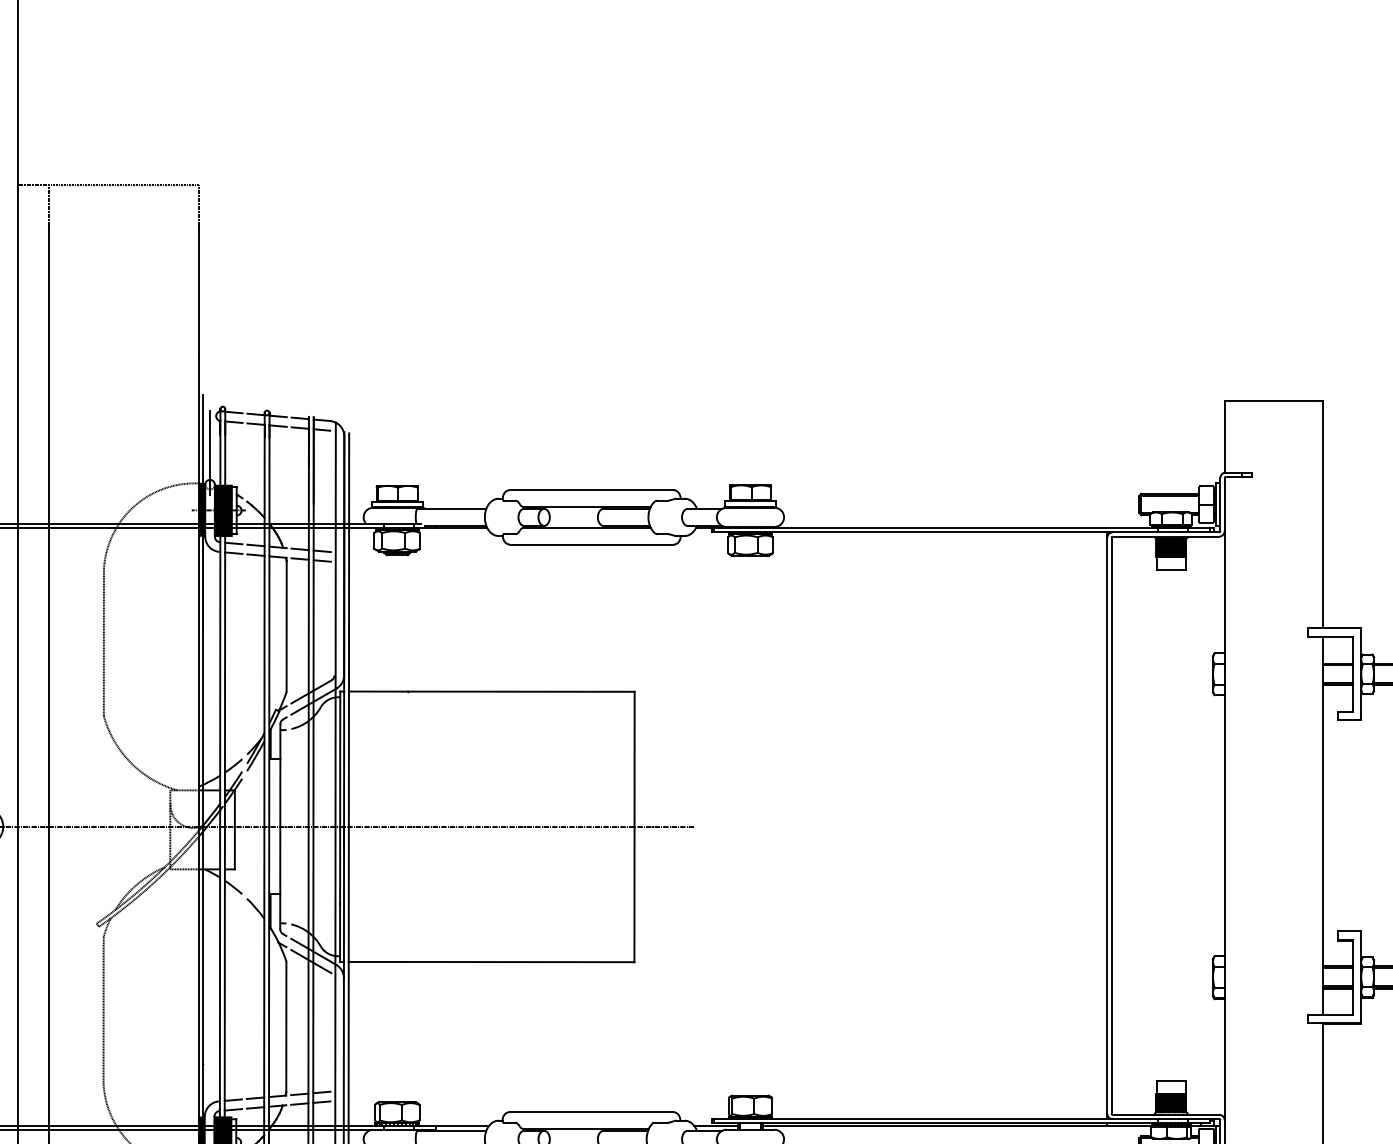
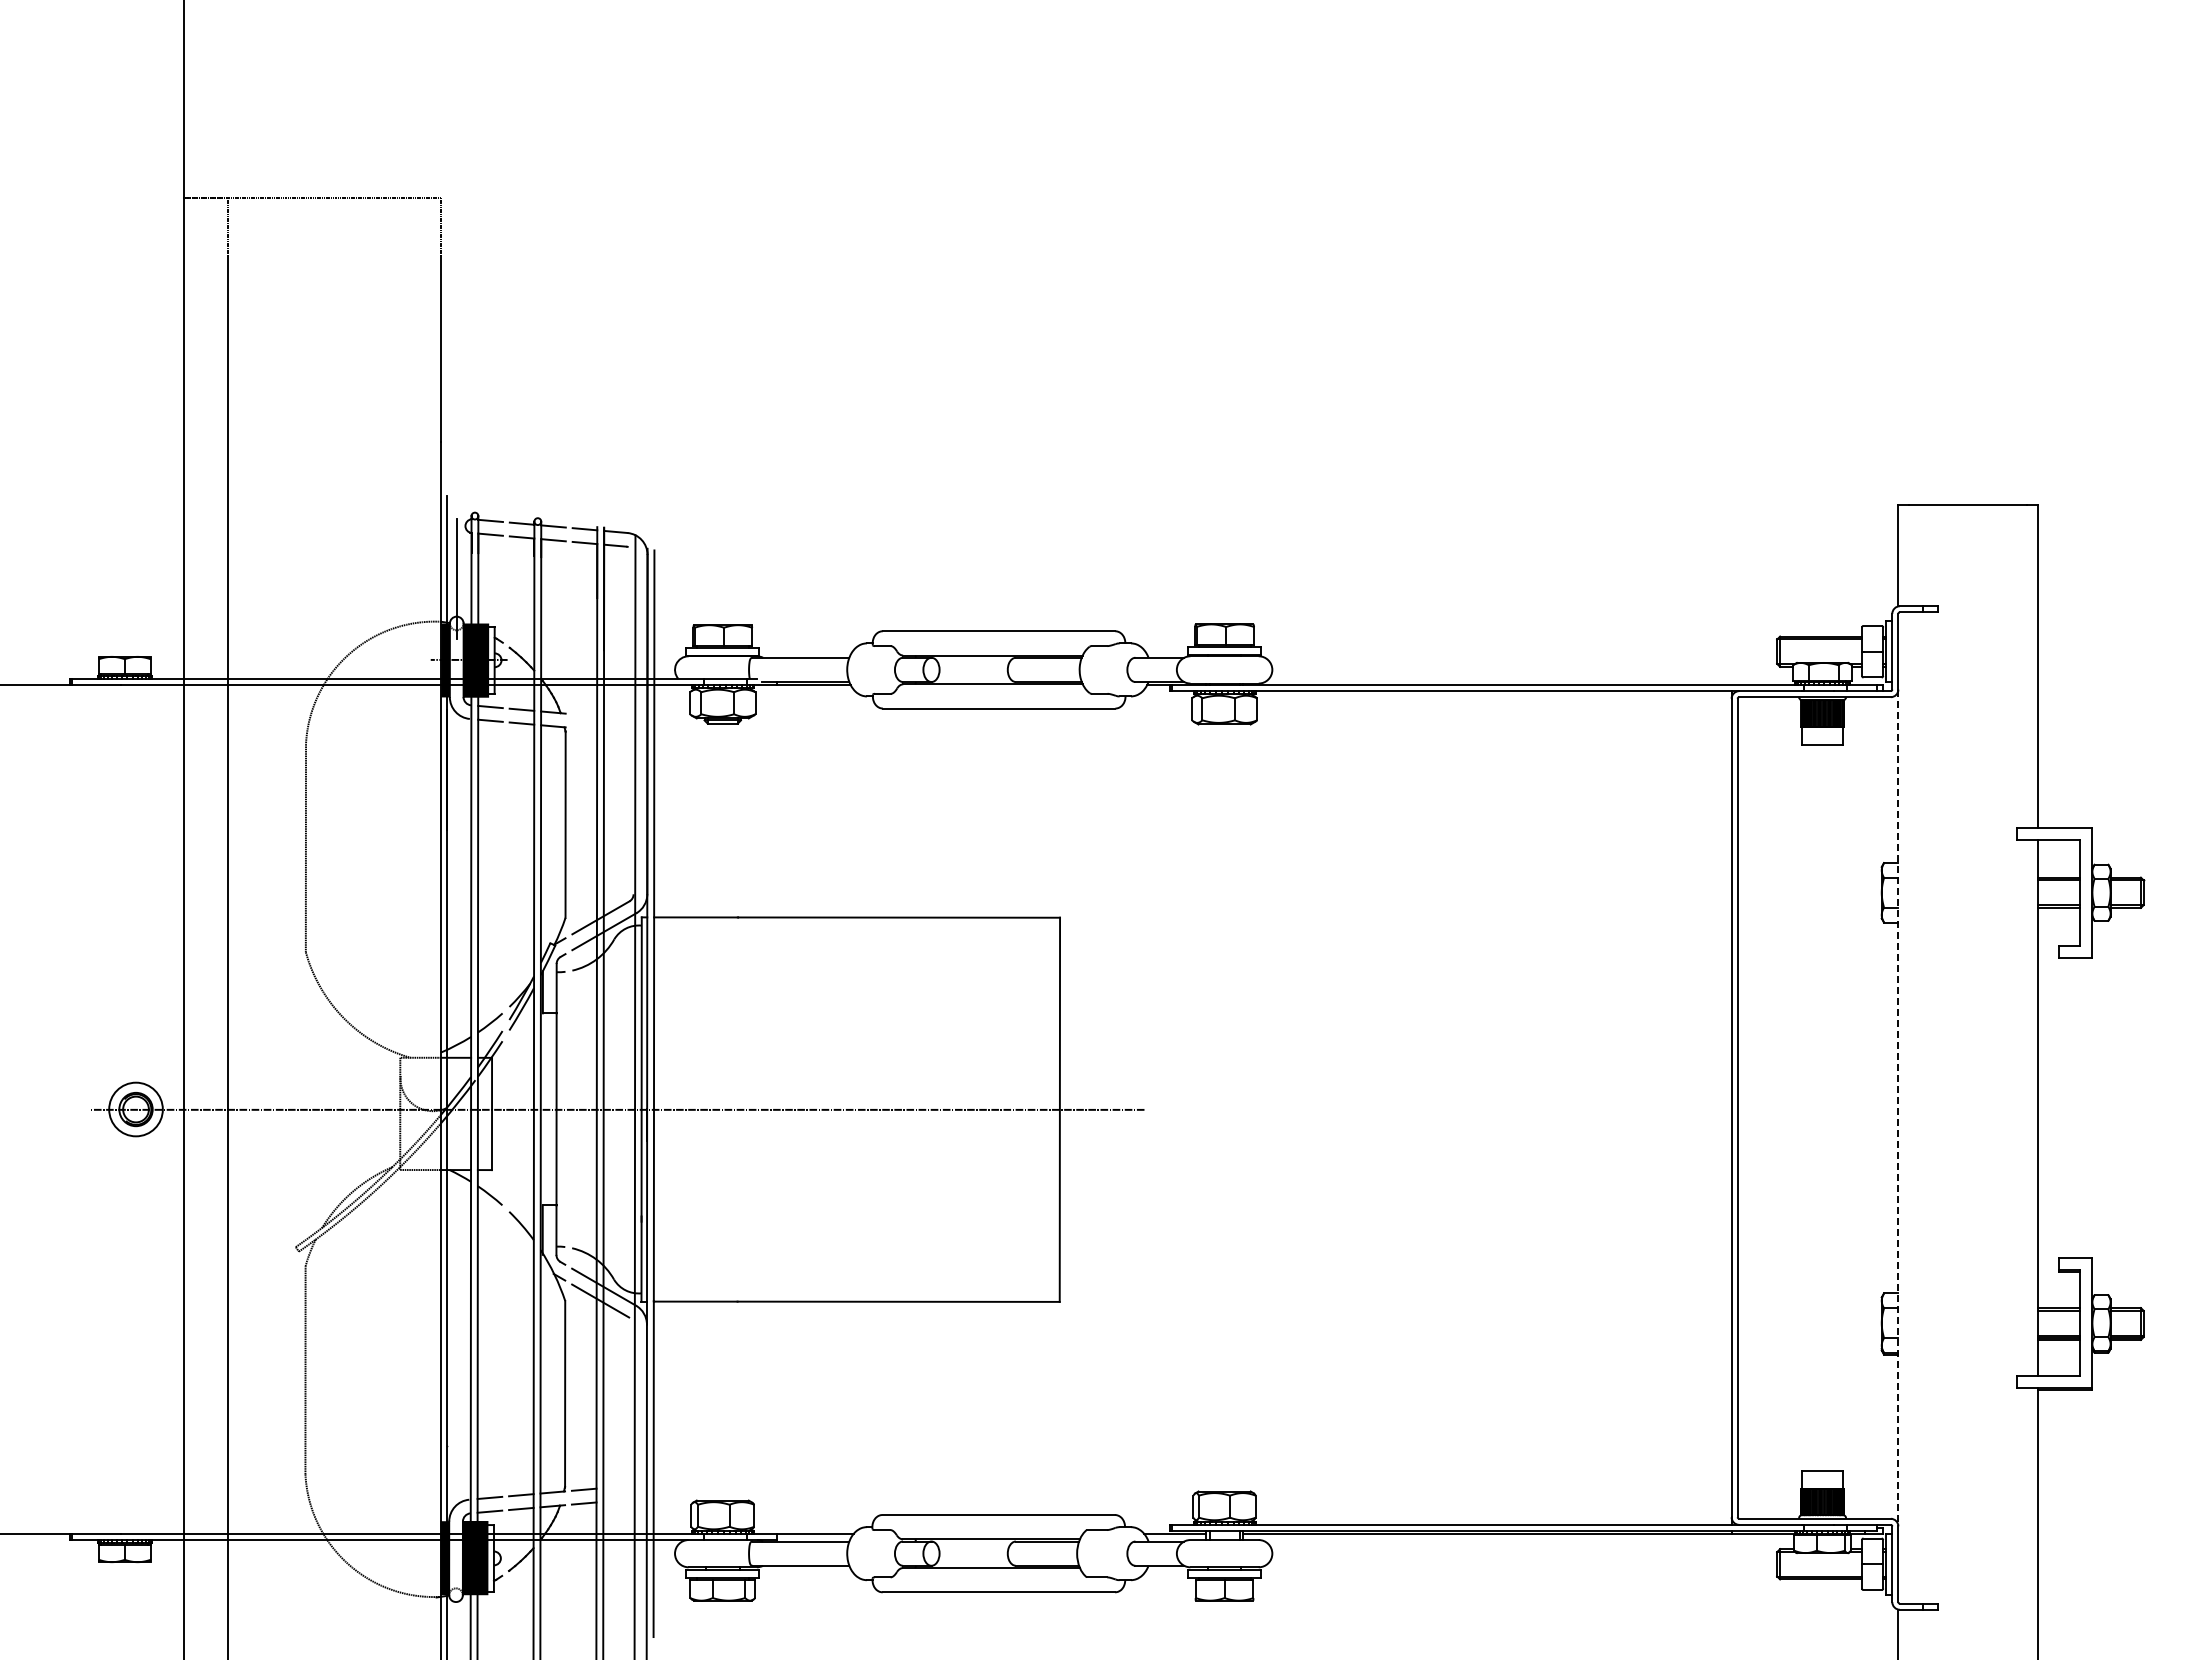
line: (299, 549) -> (584, 715), removed
line: (321, 551) -> (615, 718), removed
line: (299, 559) -> (584, 729), removed
line: (321, 560) -> (615, 731), removed
line: (1224, 826) -> (1898, 1108), solid -> dashed
line: (321, 1092) -> (615, 1486), removed
line: (321, 1101) -> (615, 1500), removed

